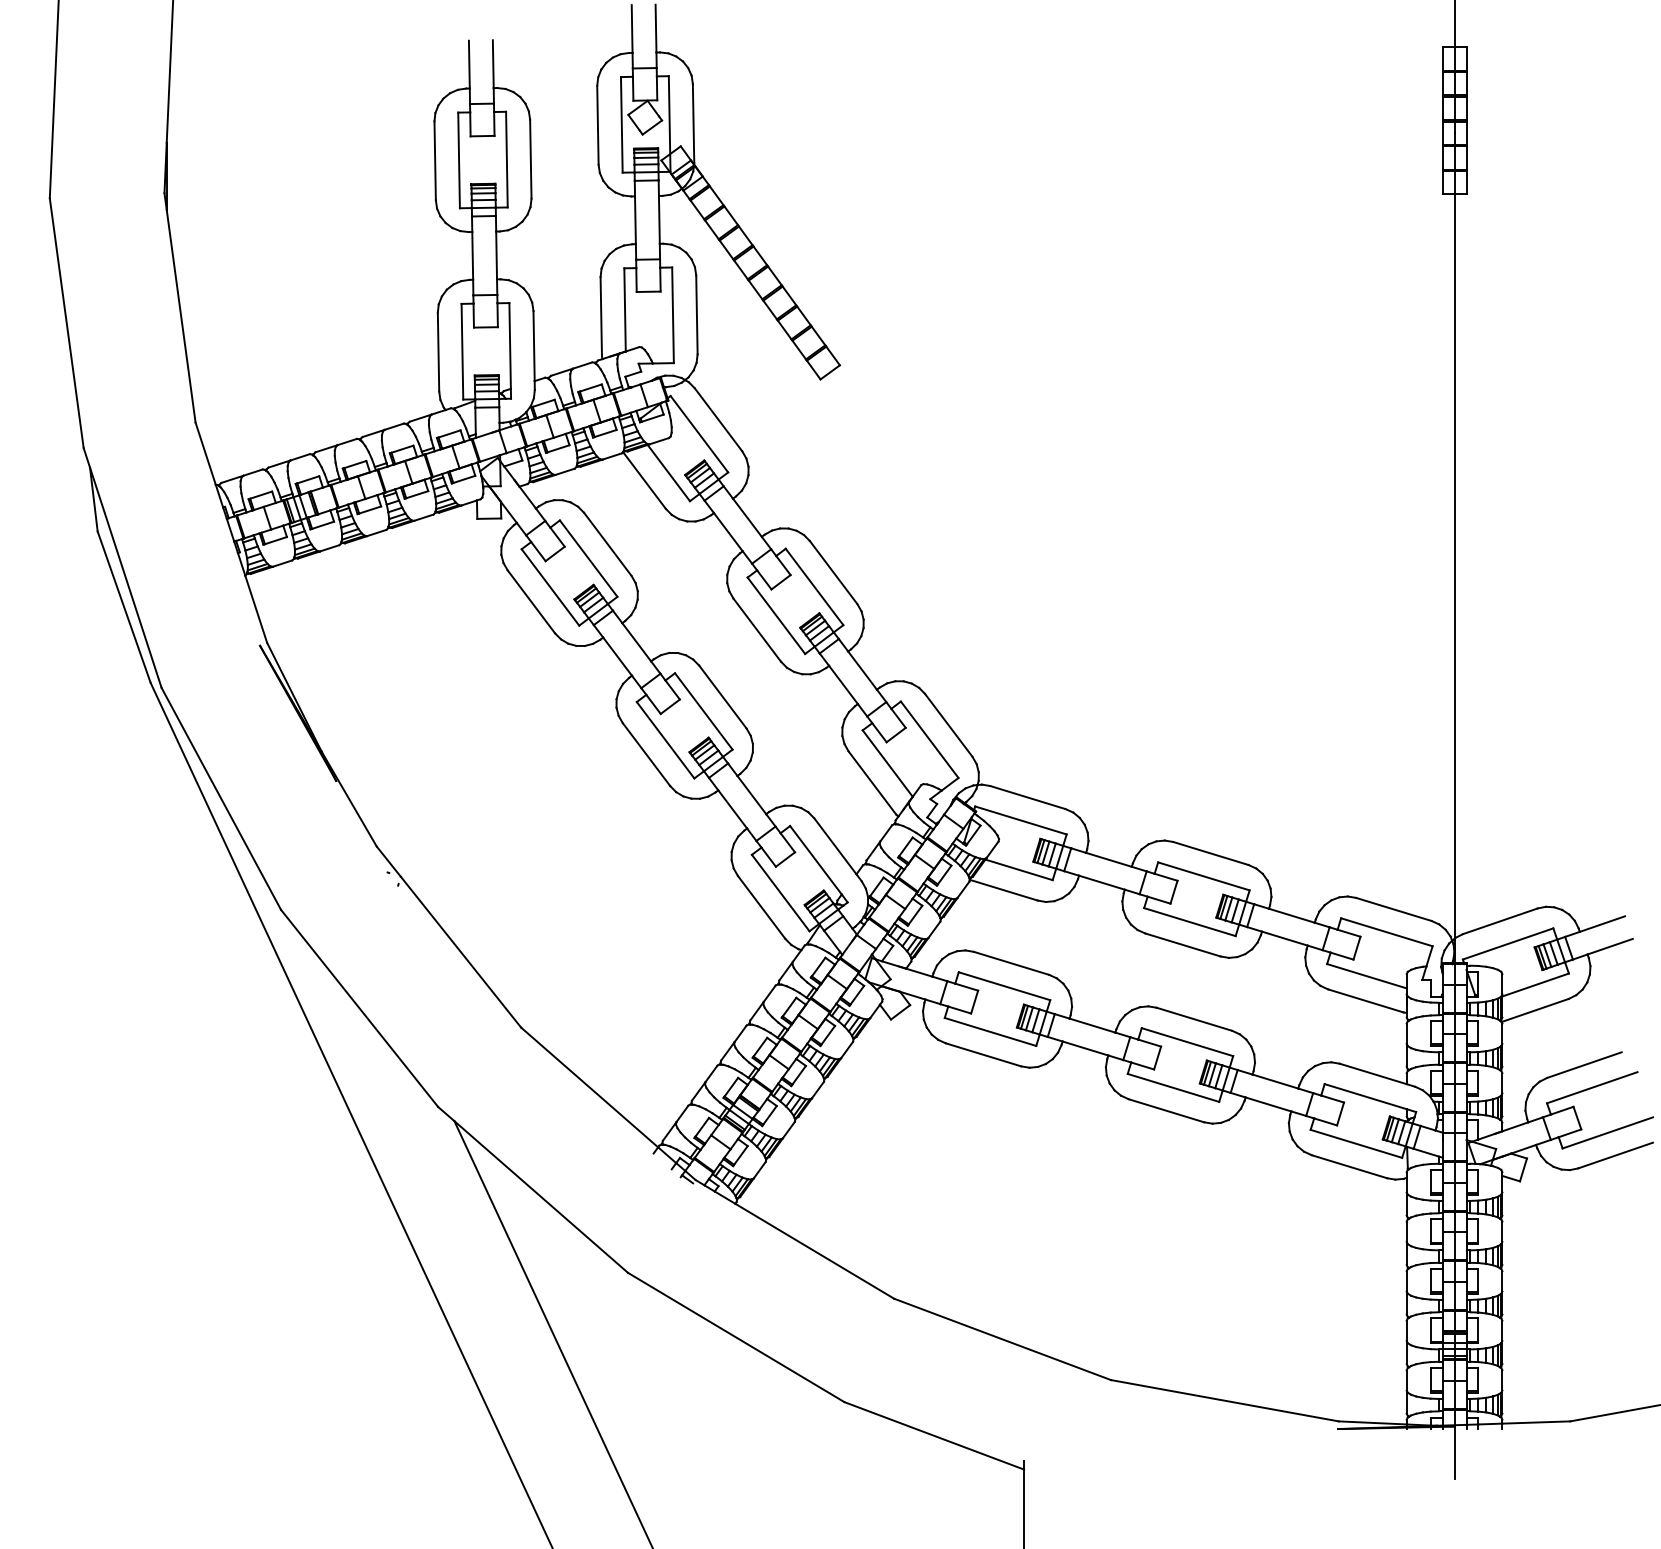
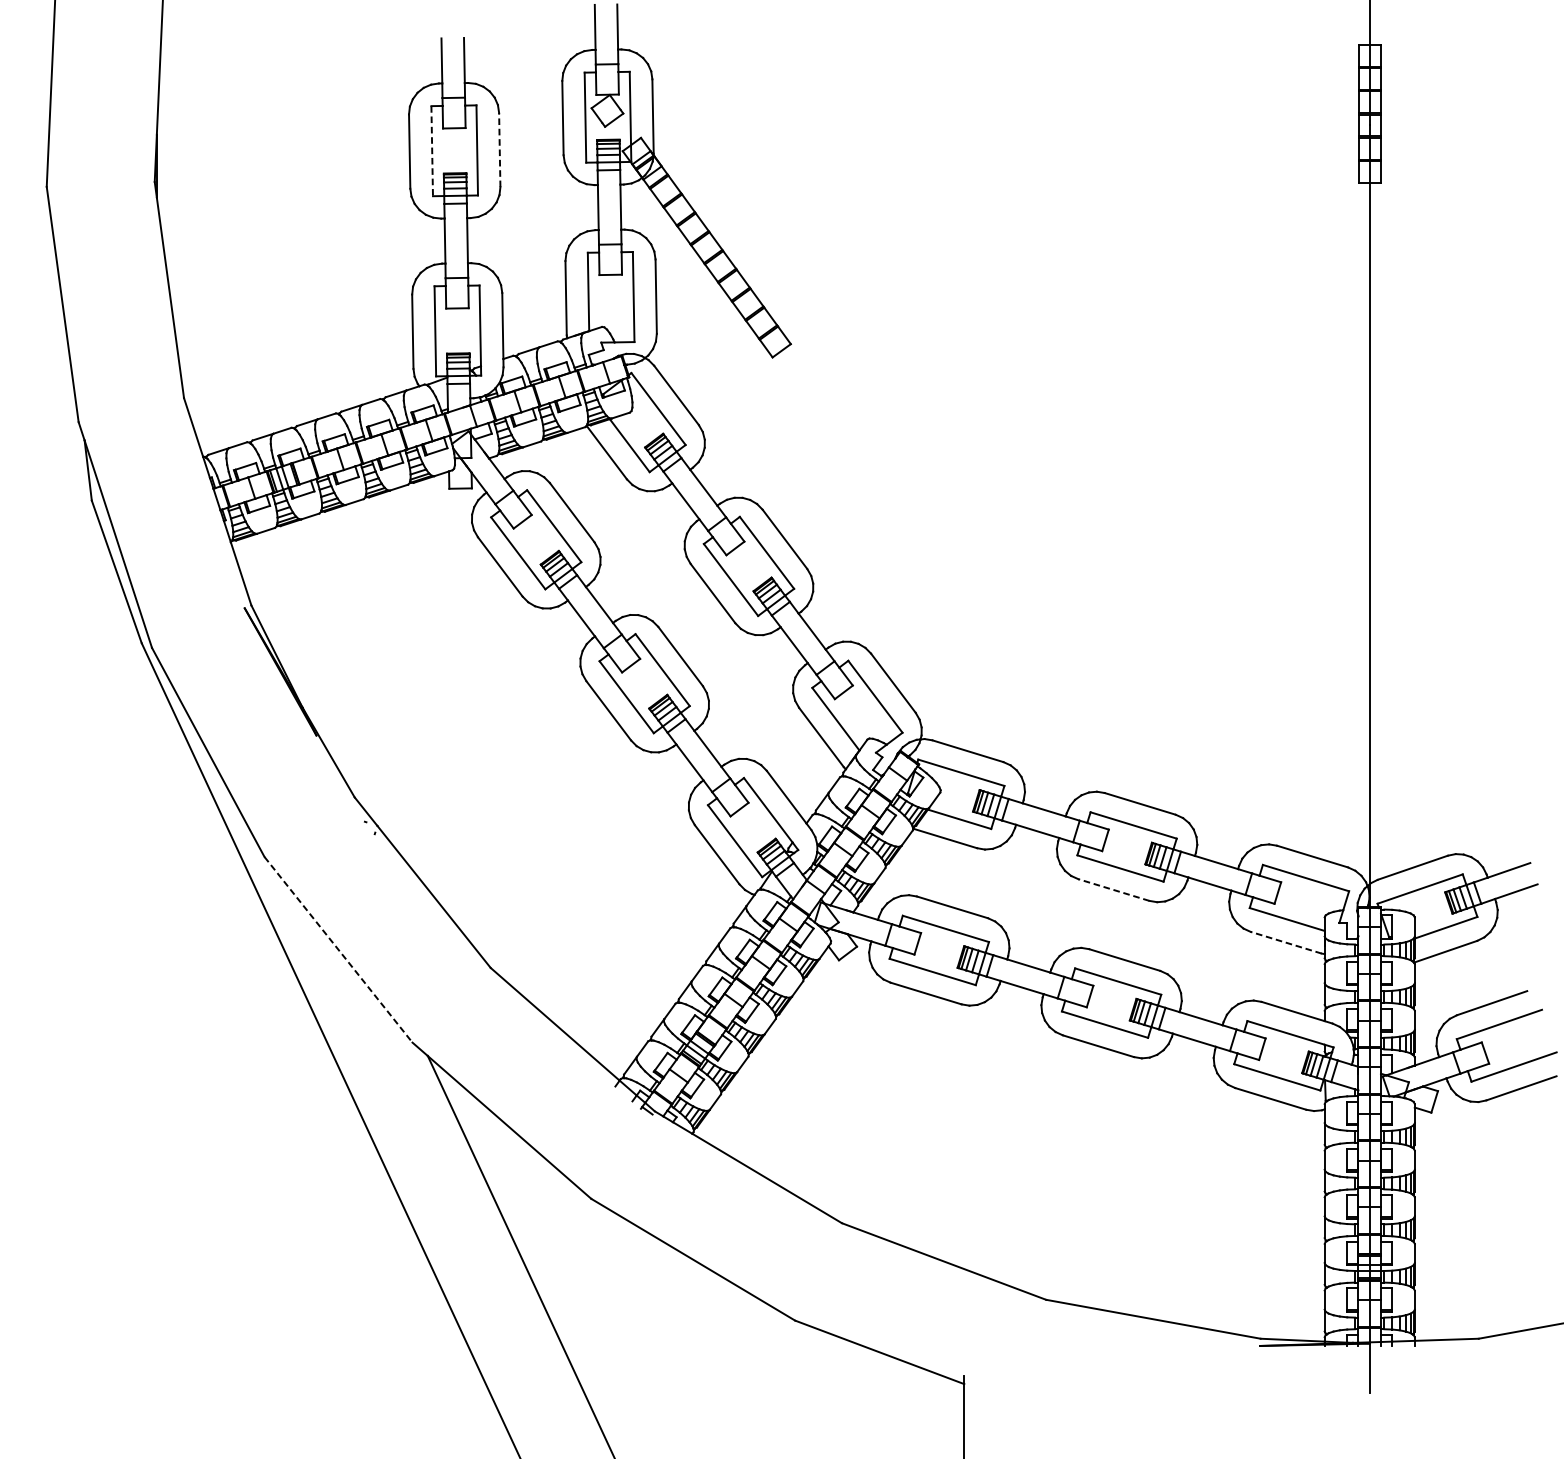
line: (530, 158) -> (499, 149), solid -> dashed
line: (459, 160) -> (432, 151), solid -> dashed
line: (1182, 944) -> (1113, 889), solid -> dashed
line: (1365, 1000) -> (1285, 942), solid -> dashed
line: (359, 1008) -> (338, 949), solid -> dashed

